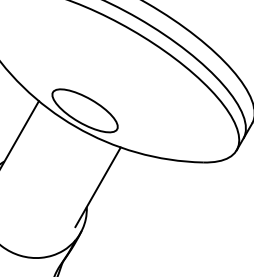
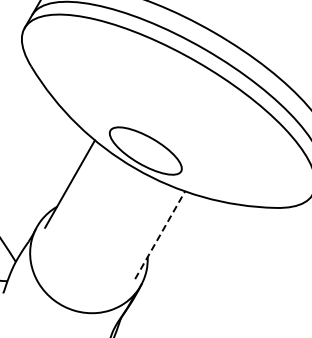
line: (98, 186) -> (160, 234), solid -> dashed

